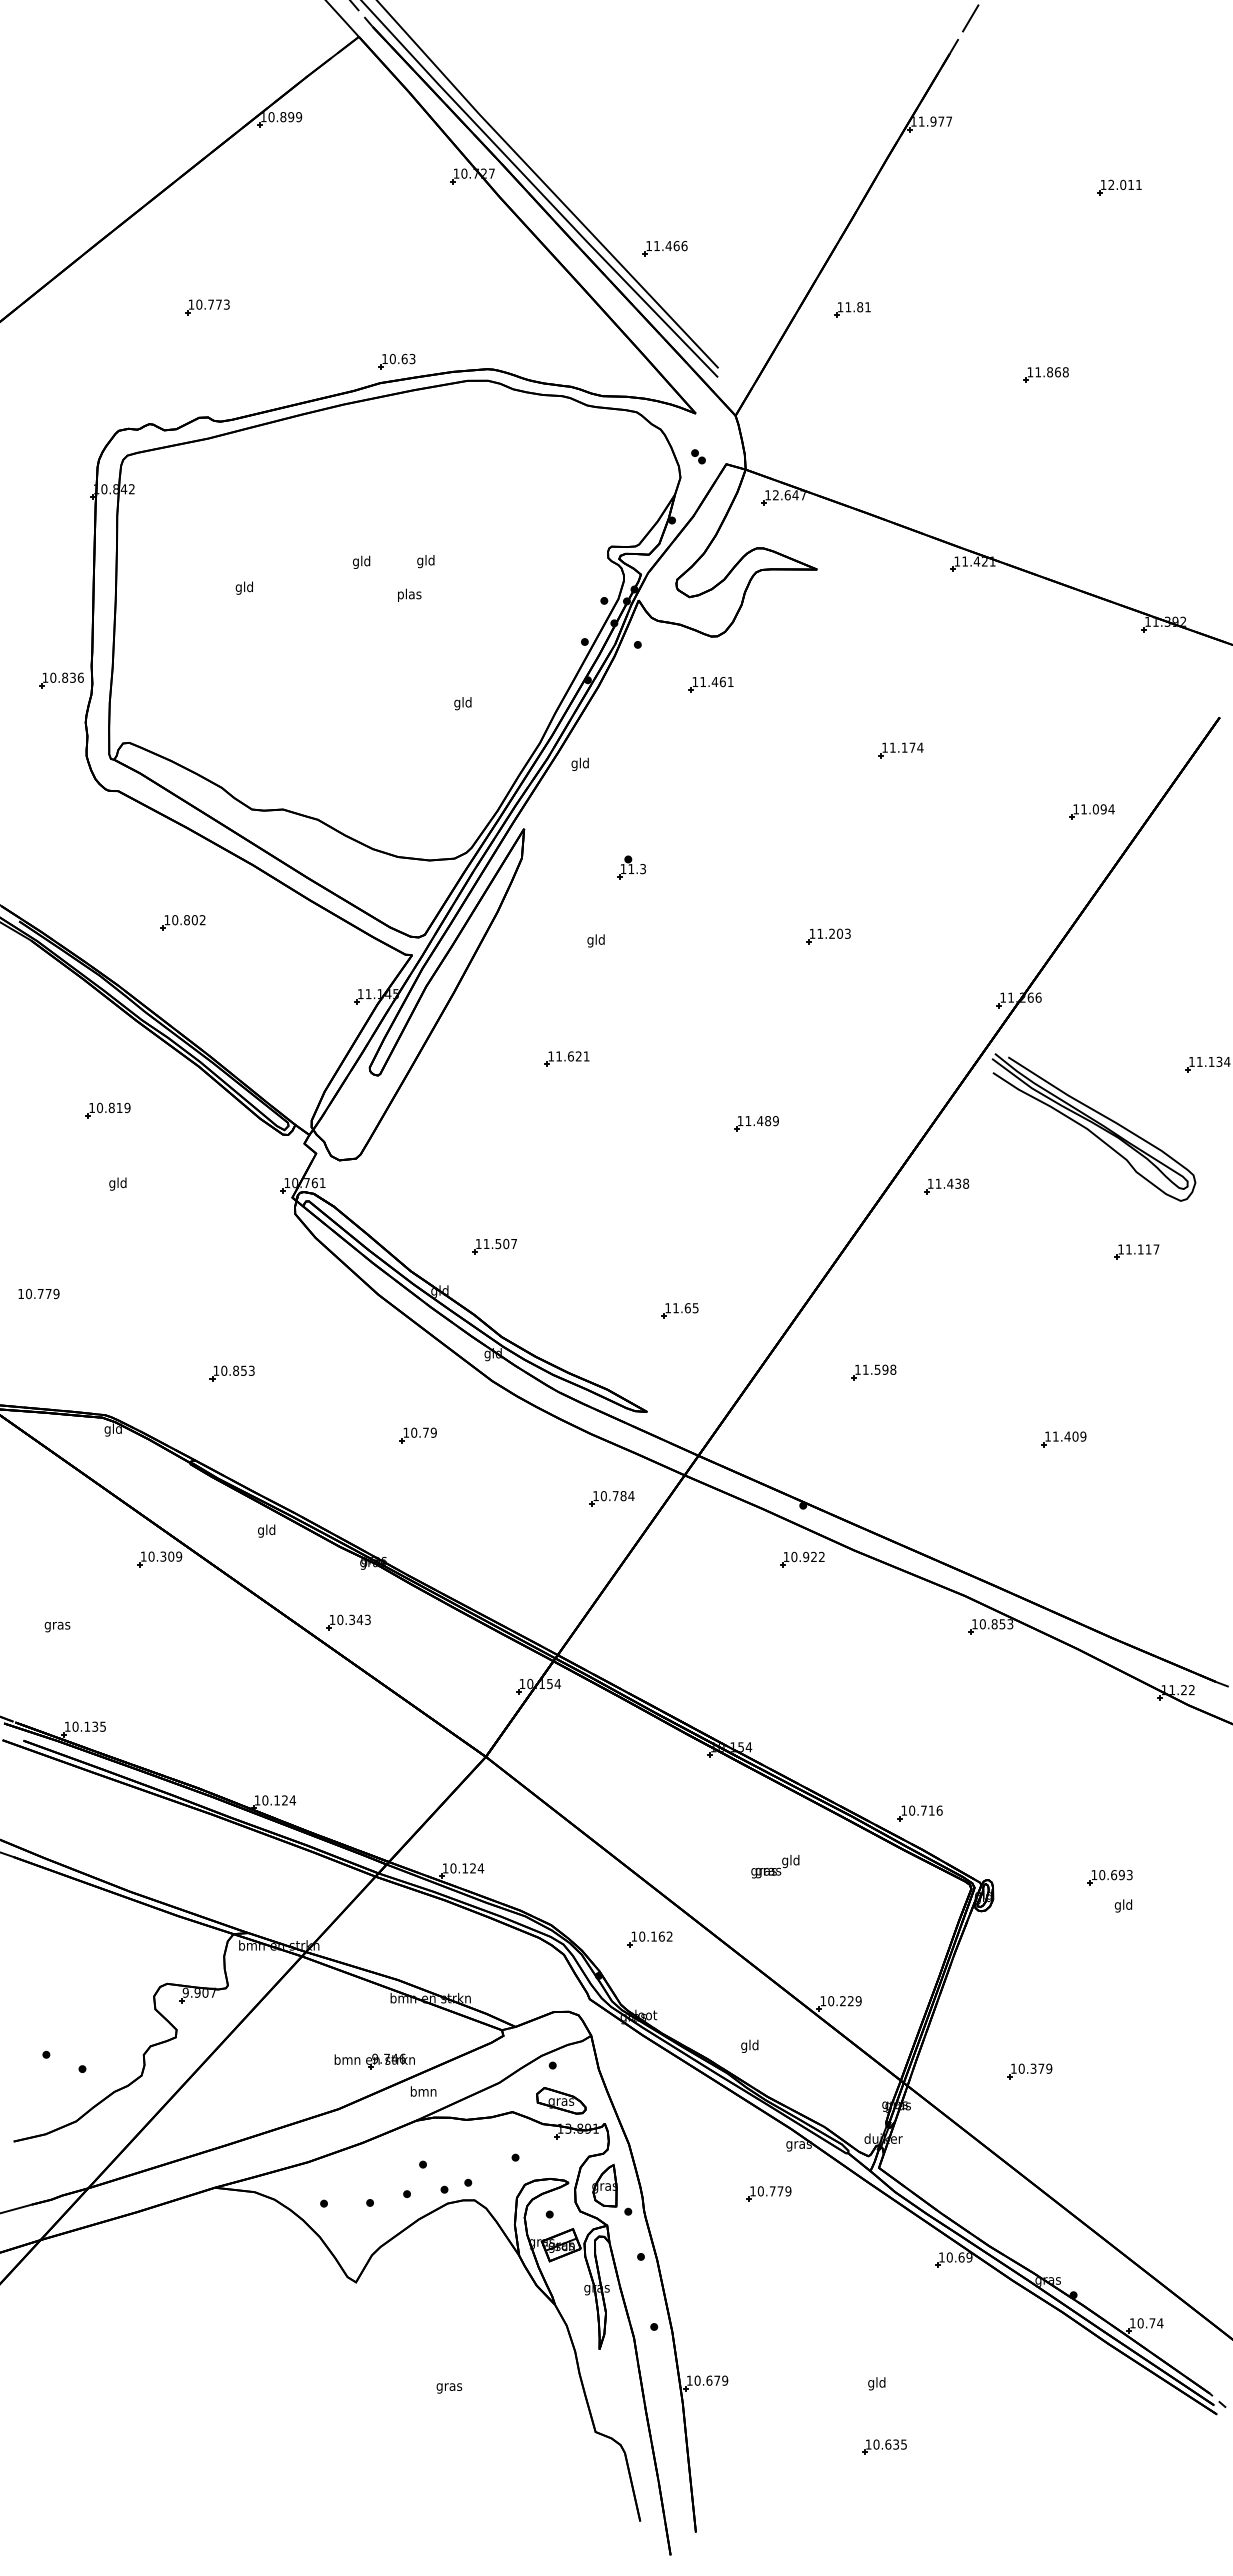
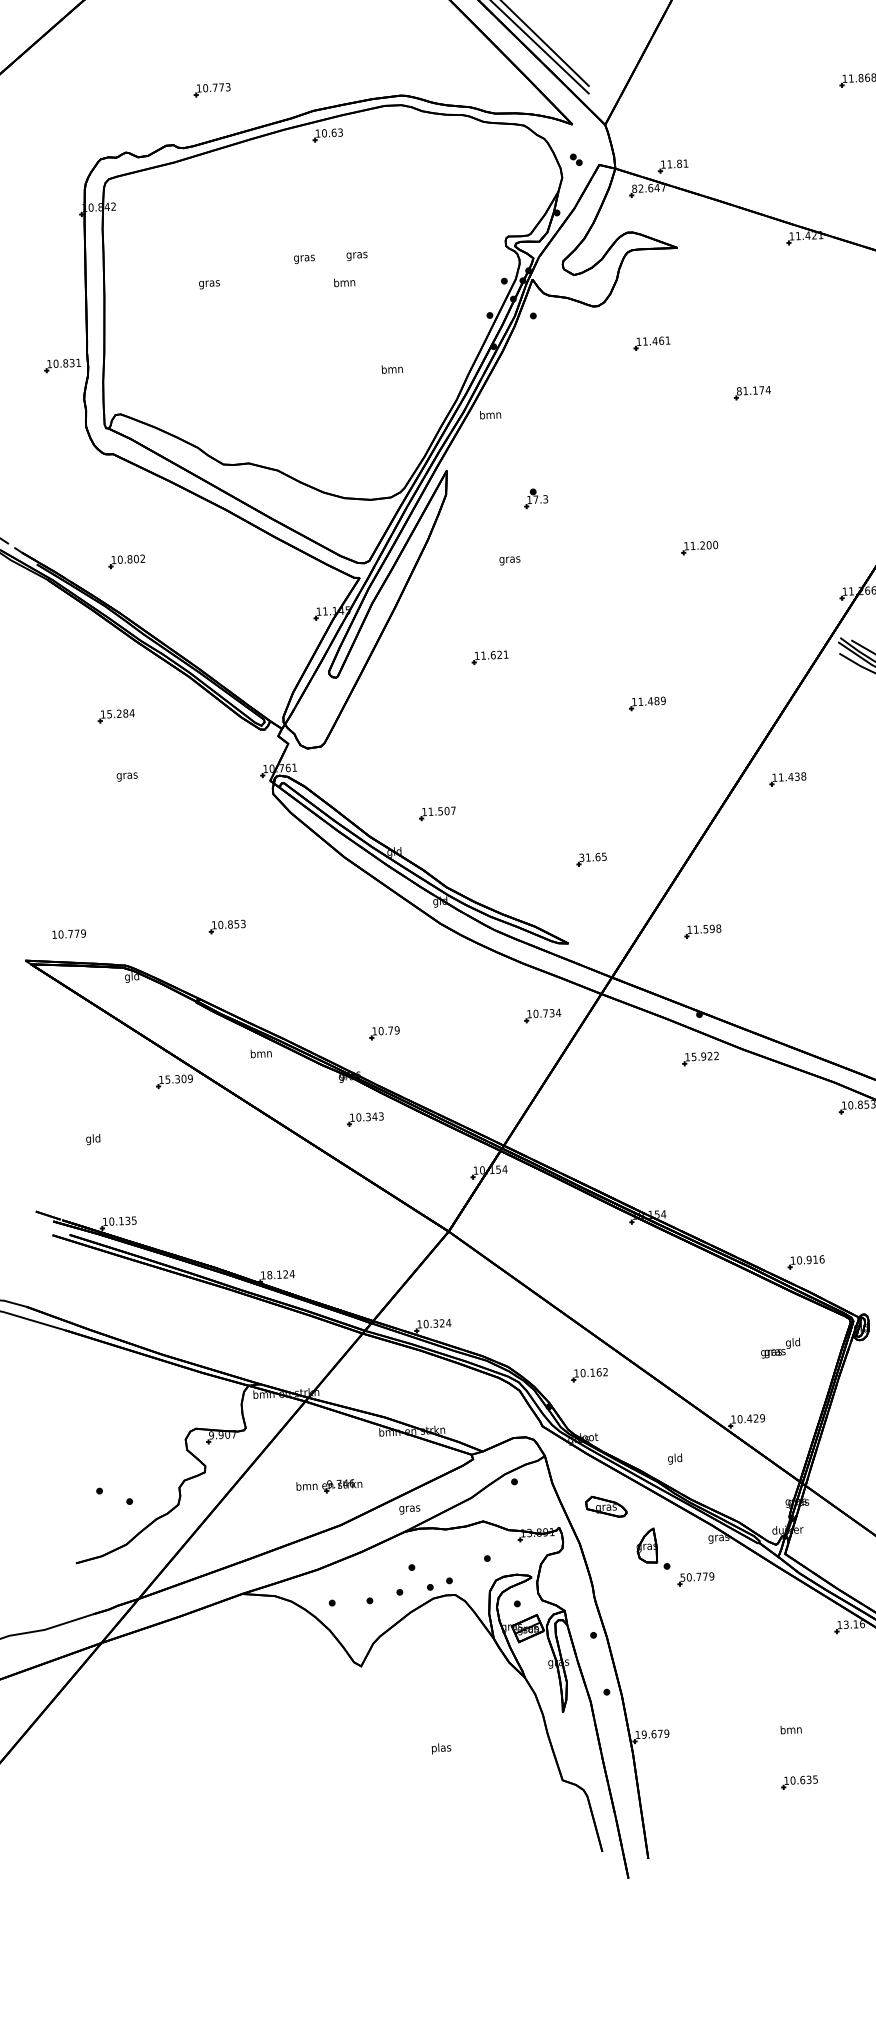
part: (207, 307) -> (212, 90), moved
part: (852, 309) -> (673, 166), moved
part: (396, 361) -> (327, 135), moved
text: (768, 495) -> (634, 189), 12.647 -> 82.647
text: (361, 561) -> (304, 257), gld -> gras
text: (425, 561) -> (356, 255), gld -> gras
text: (244, 587) -> (209, 283), gld -> gras
text: (409, 594) -> (344, 282), plas -> bmn
text: (80, 677) -> (78, 362), 10.836 -> 10.831
part: (710, 684) -> (651, 343), moved
text: (462, 703) -> (391, 370), gld -> bmn
text: (884, 747) -> (738, 391), 11.174 -> 81.174
text: (580, 763) -> (490, 415), gld -> bmn
text: (631, 868) -> (536, 499), 11.3 -> 17.3
part: (182, 922) -> (126, 561), moved
text: (847, 933) -> (715, 544), 11.203 -> 11.200
text: (596, 940) -> (510, 559), gld -> gras
text: (113, 1107) -> (120, 713), 10.819 -> 15.284
text: (117, 1183) -> (126, 775), gld -> gras
part: (946, 1186) -> (787, 779), moved
text: (38, 1293) -> (68, 933), moved
text: (668, 1308) -> (582, 858), 11.65 -> 31.65
part: (873, 1372) -> (702, 931), moved
part: (417, 1435) -> (383, 1033), moved
text: (623, 1496) -> (552, 1013), 10.784 -> 10.734
text: (266, 1530) -> (261, 1054), gld -> bmn
text: (151, 1556) -> (167, 1079), 10.309 -> 15.309
text: (794, 1556) -> (694, 1056), 10.922 -> 15.922
part: (348, 1622) -> (365, 1119), moved
text: (57, 1625) -> (93, 1139), gras -> gld
text: (265, 1800) -> (269, 1275), 10.124 -> 18.124
text: (923, 1810) -> (808, 1259), 10.716 -> 10.916
text: (775, 1866) -> (780, 1348), moved
text: (465, 1868) -> (436, 1323), 10.124 -> 10.324
text: (842, 2001) -> (749, 1419), 10.229 -> 10.429
part: (374, 2061) -> (329, 1486), moved
text: (423, 2092) -> (409, 1508), bmn -> gras
part: (561, 2100) -> (606, 1506), moved
part: (612, 2189) -> (653, 1548), moved
text: (752, 2191) -> (682, 1577), 10.779 -> 50.779
text: (959, 2257) -> (854, 1624), 10.69 -> 13.16
text: (697, 2380) -> (644, 1734), 10.679 -> 19.679
text: (876, 2383) -> (790, 1730), gld -> bmn
text: (449, 2386) -> (441, 1748), gras -> plas

